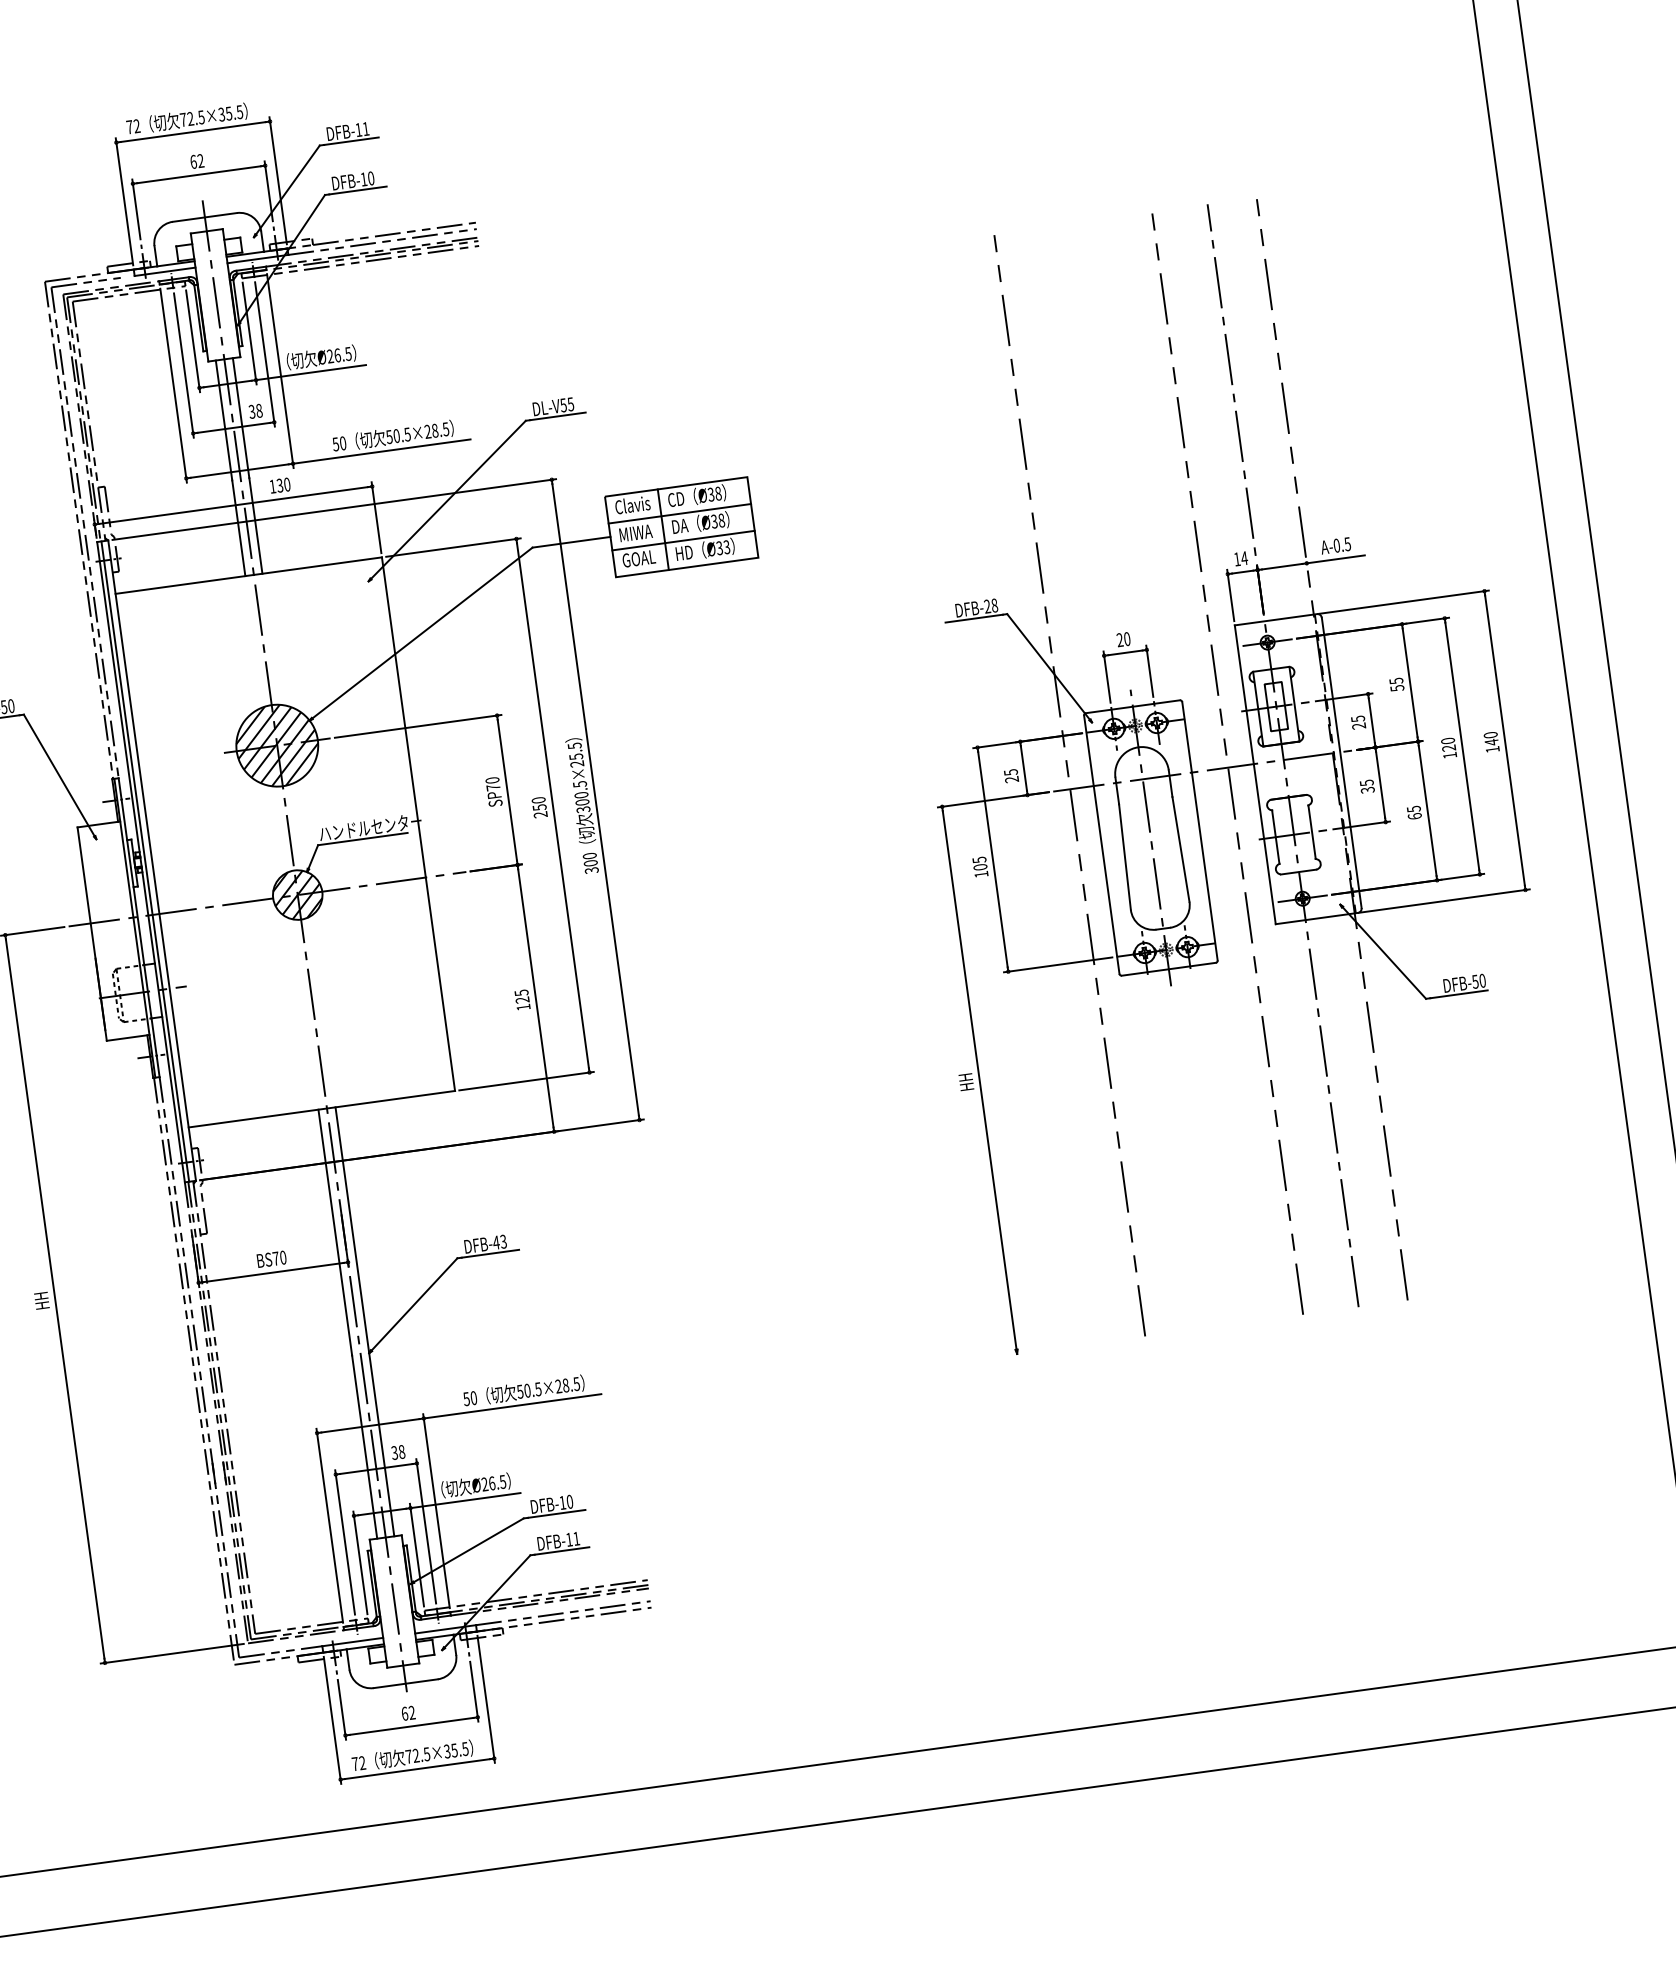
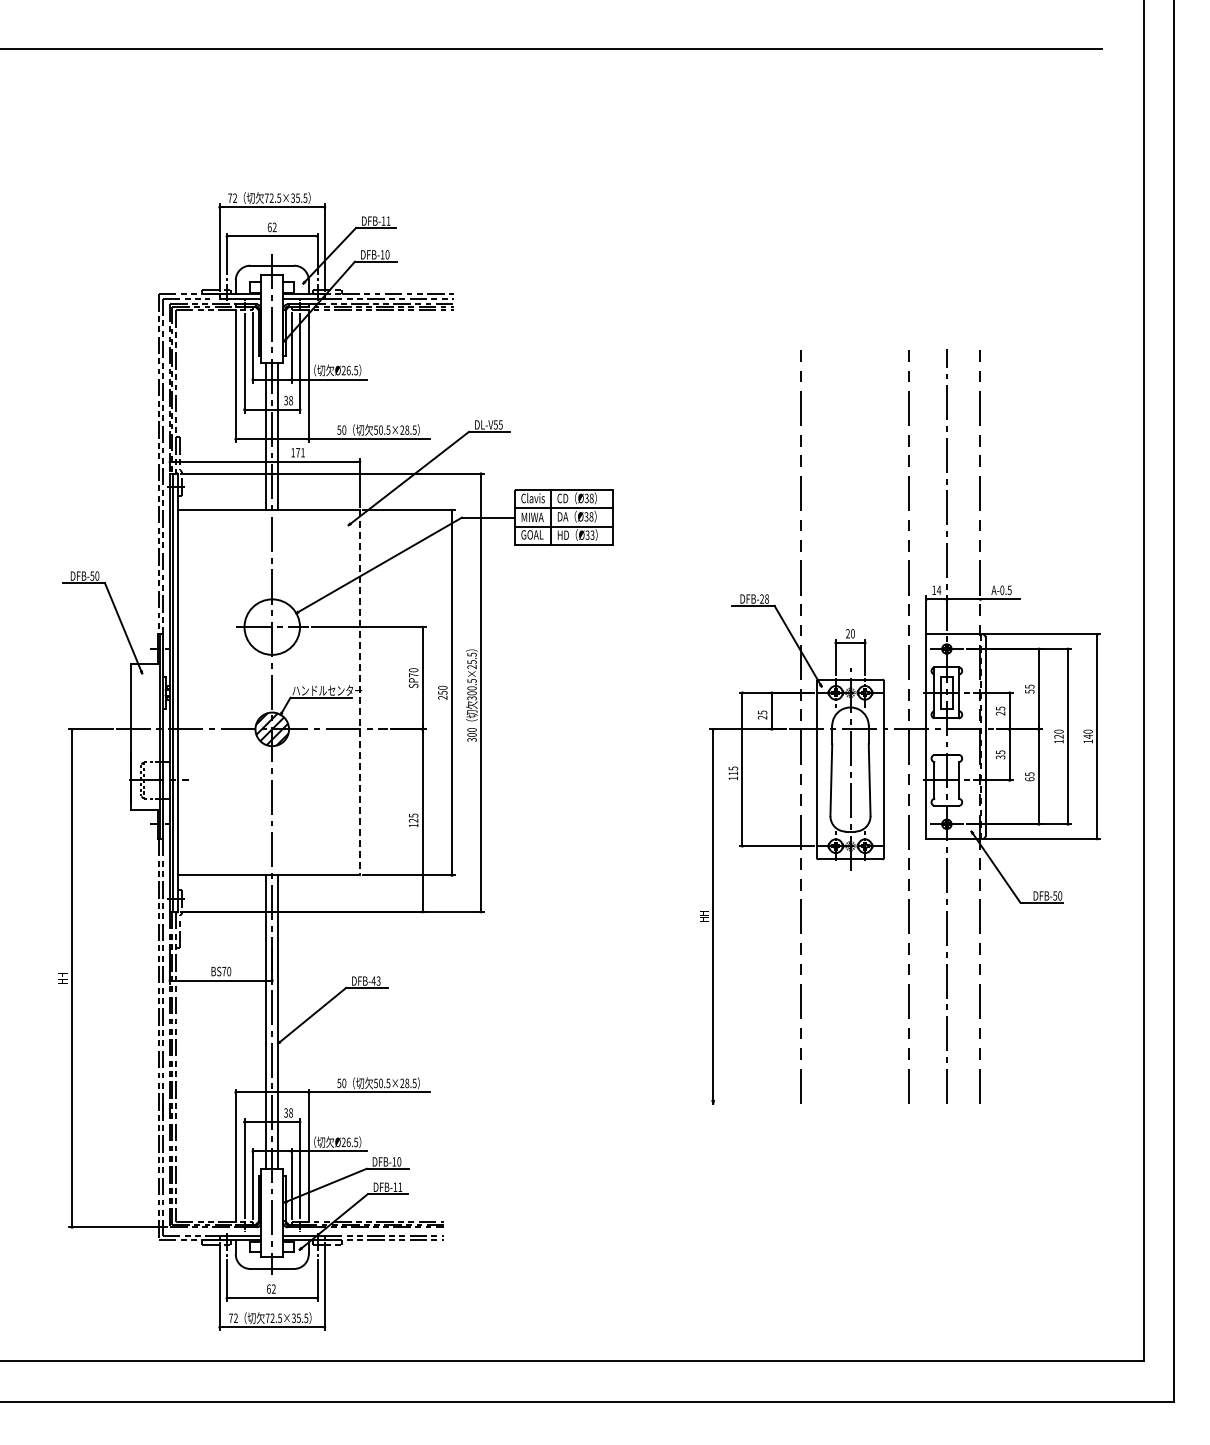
text: (283, 484) -> (300, 452), 130 -> 171
hatch: (276, 744) -> (271, 626), removed
line: (417, 823) -> (359, 692), solid -> dashed
text: (980, 867) -> (733, 773), 105 -> 115

